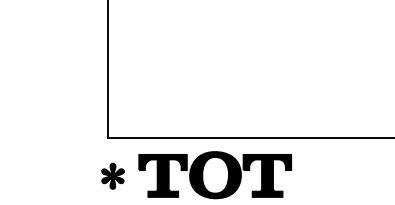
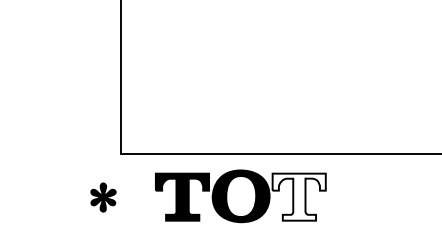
fill: (266, 175) -> (298, 196), removed
part: (113, 176) -> (103, 197), moved

